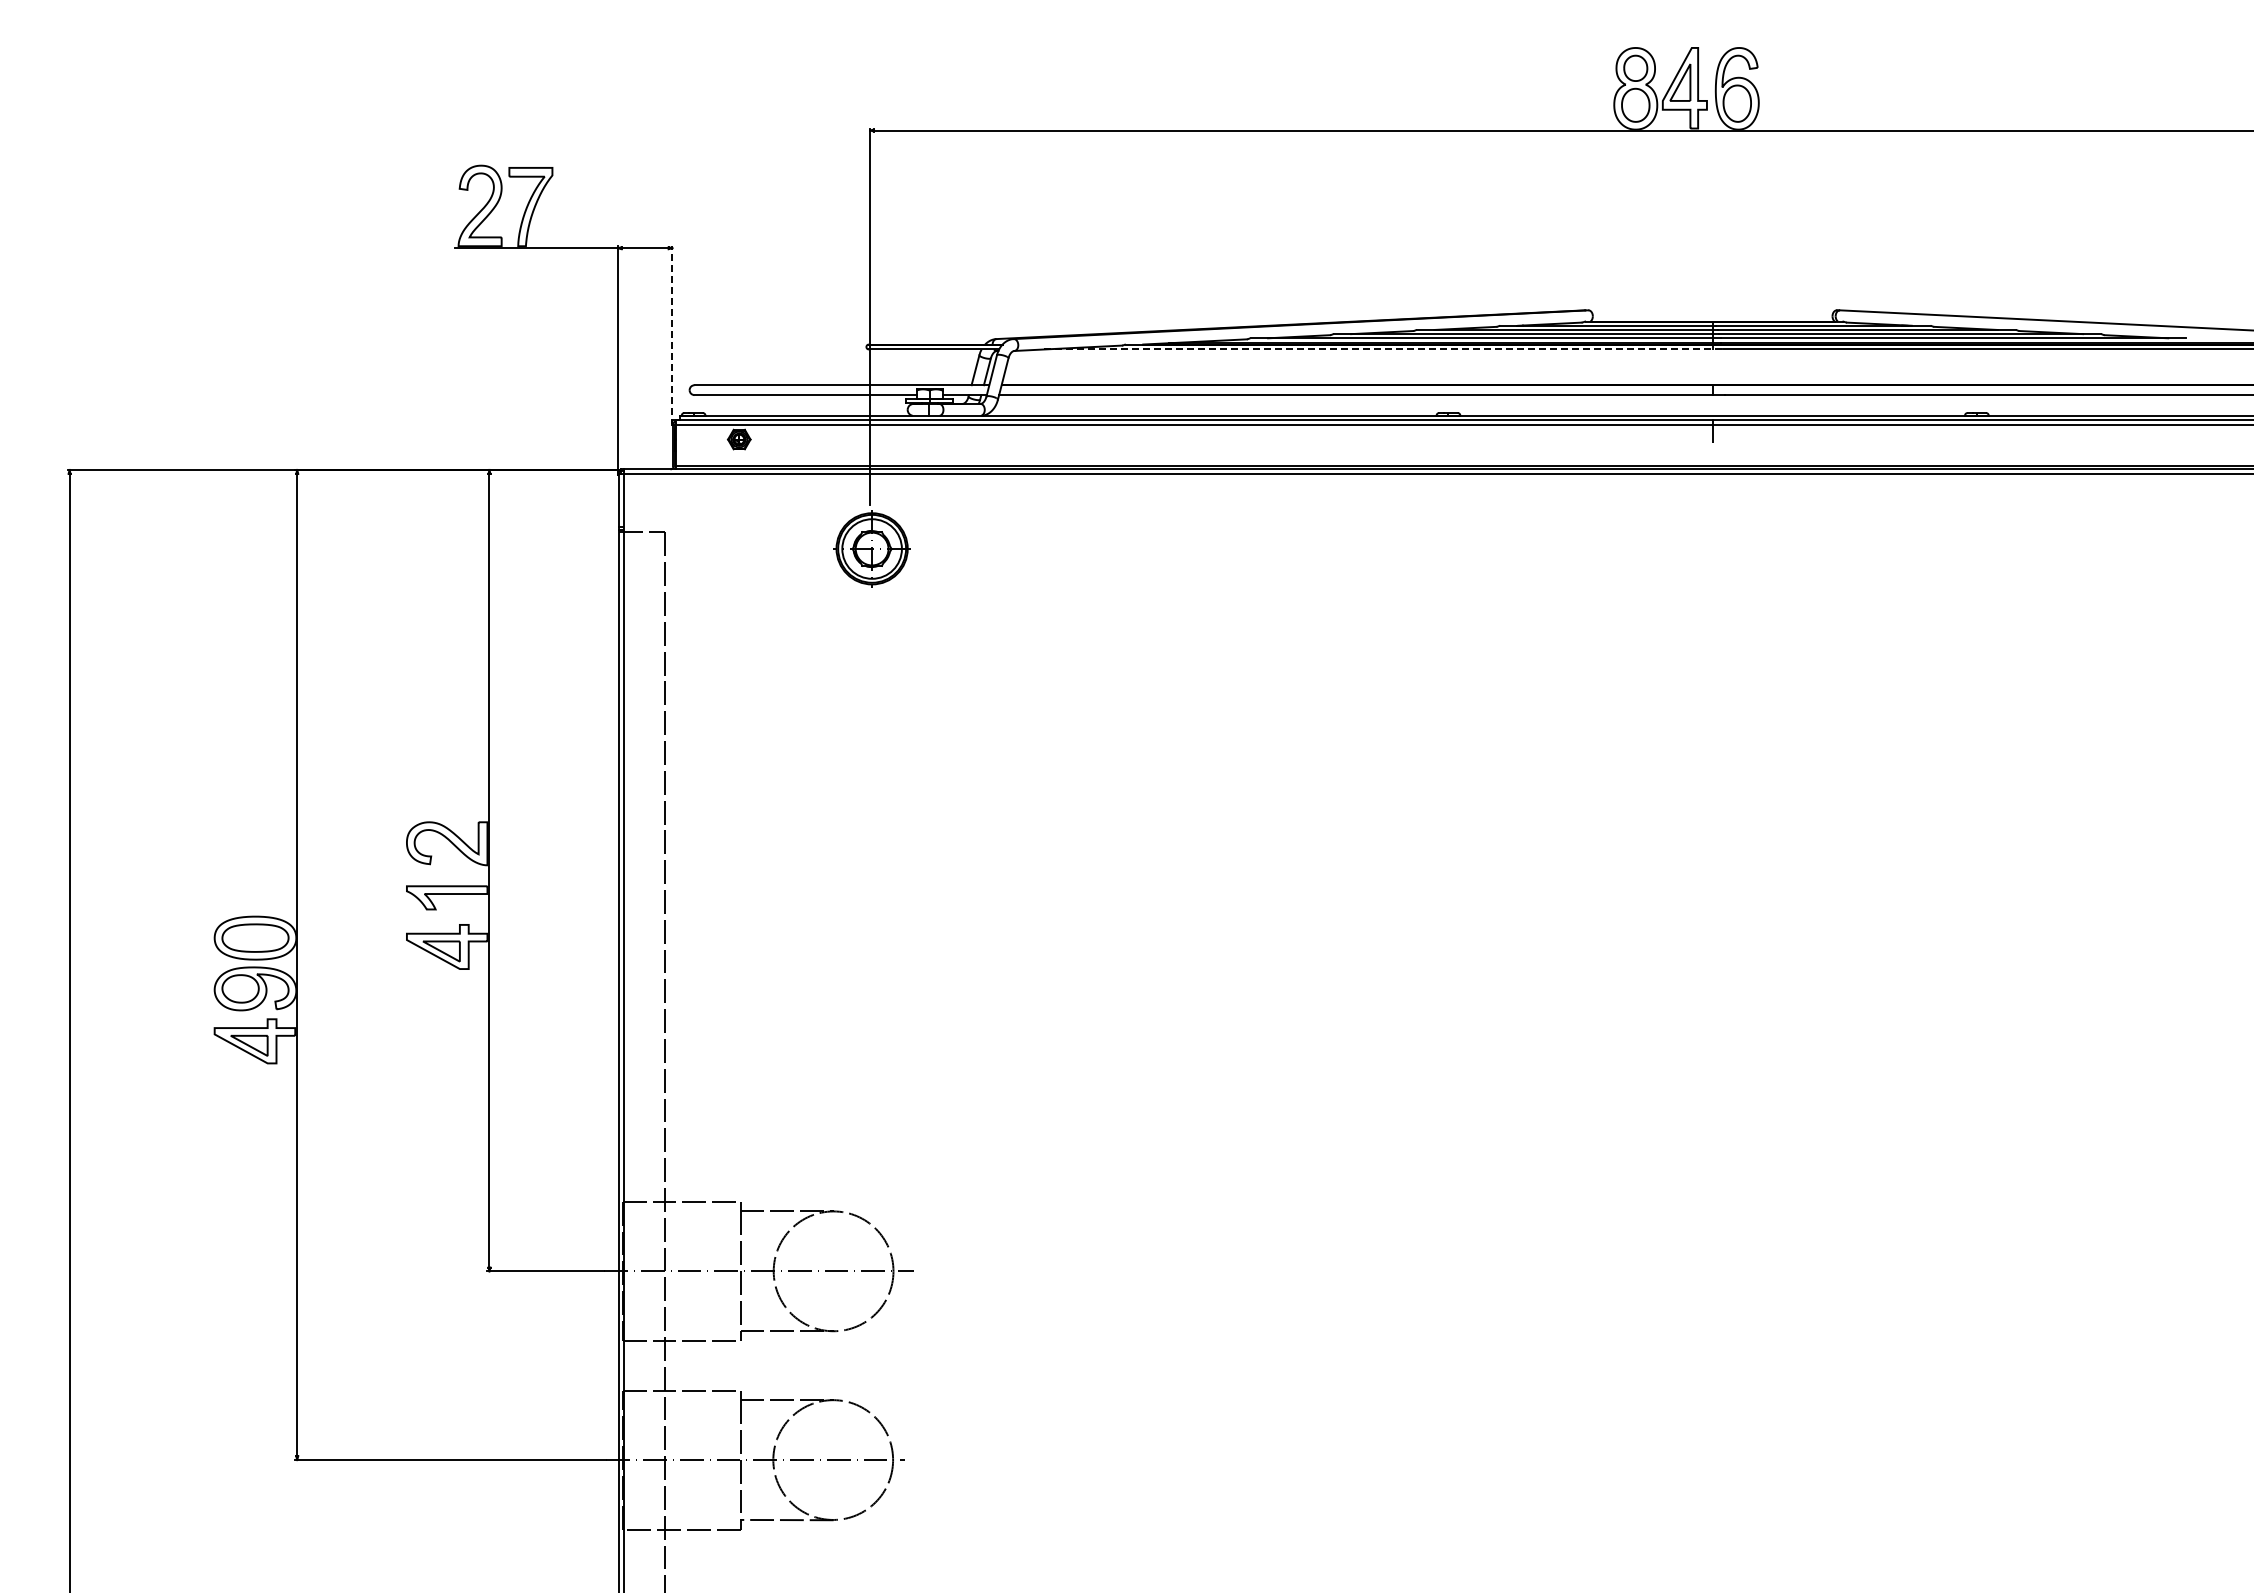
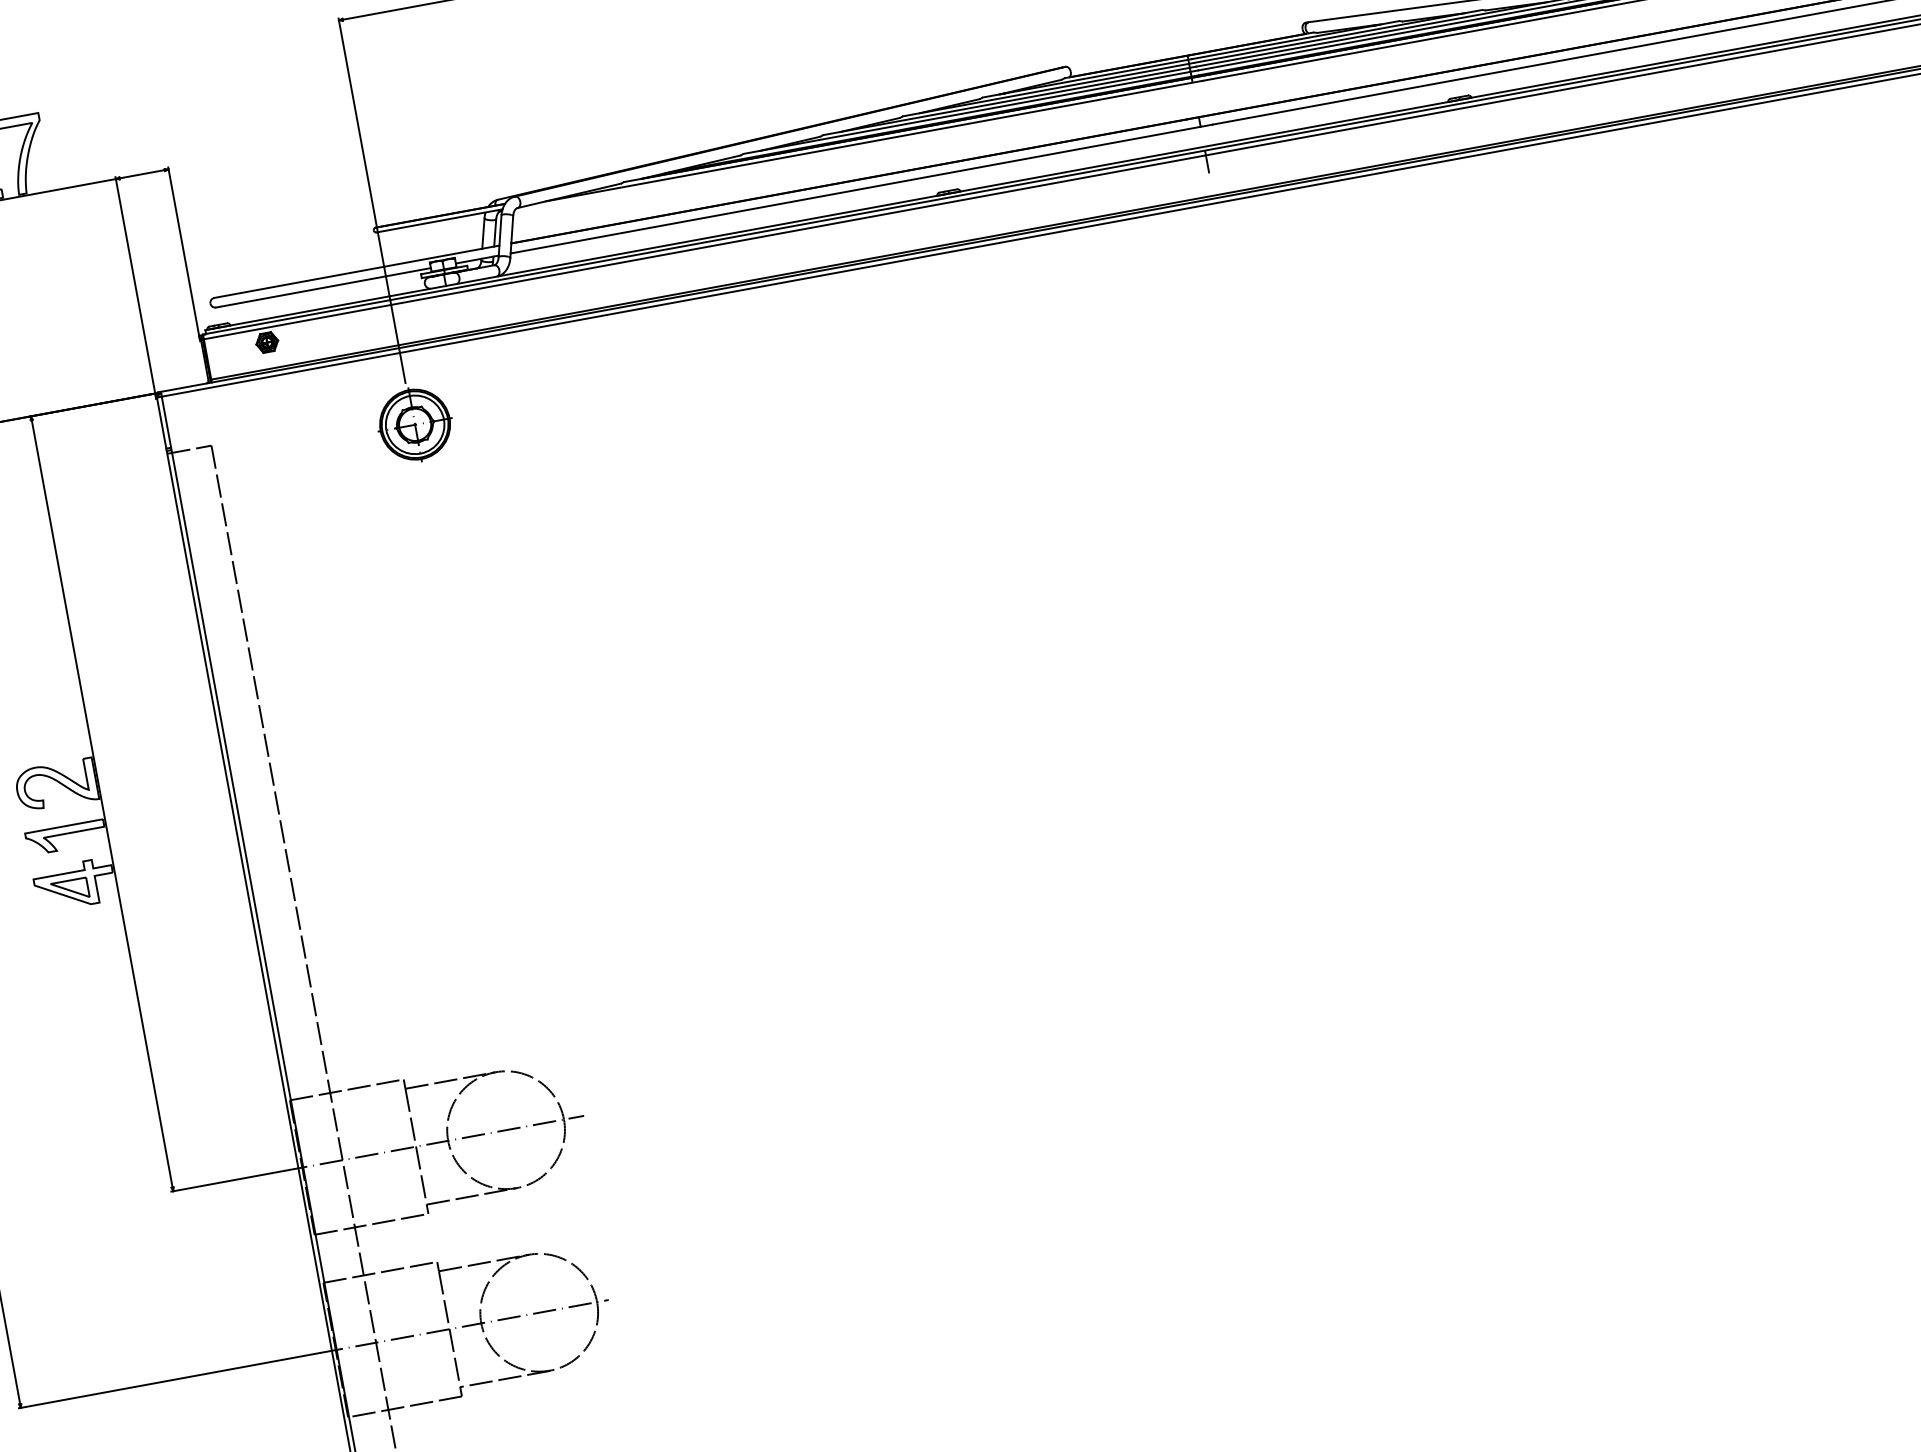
line: (672, 336) -> (184, 254), dashed -> solid
line: (1383, 349) -> (874, 141), dashed -> solid

